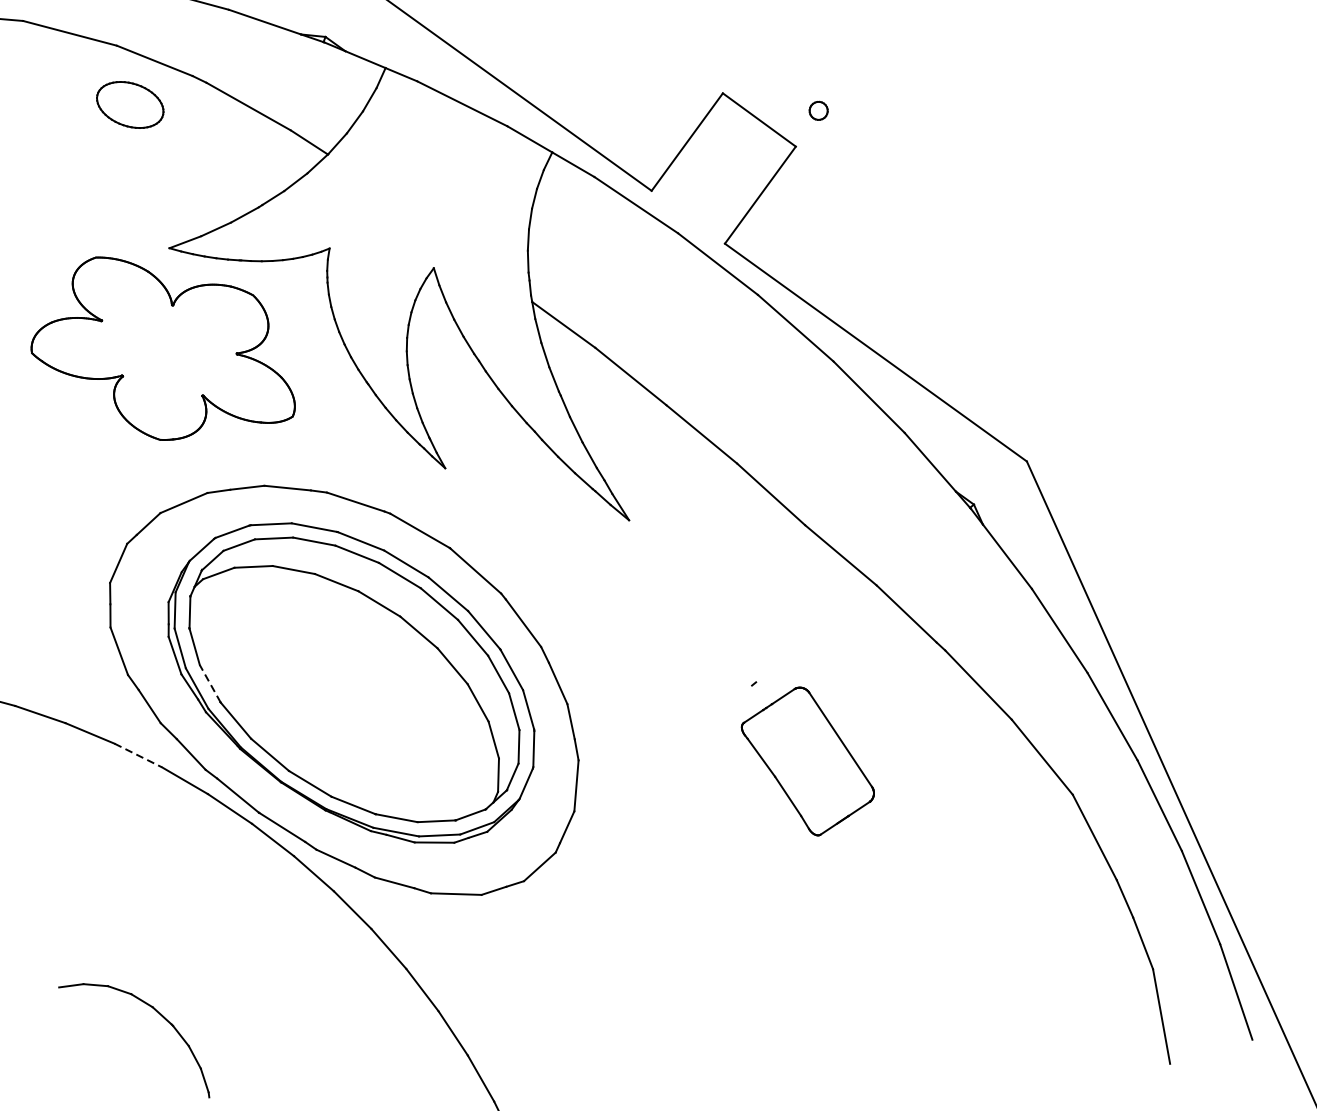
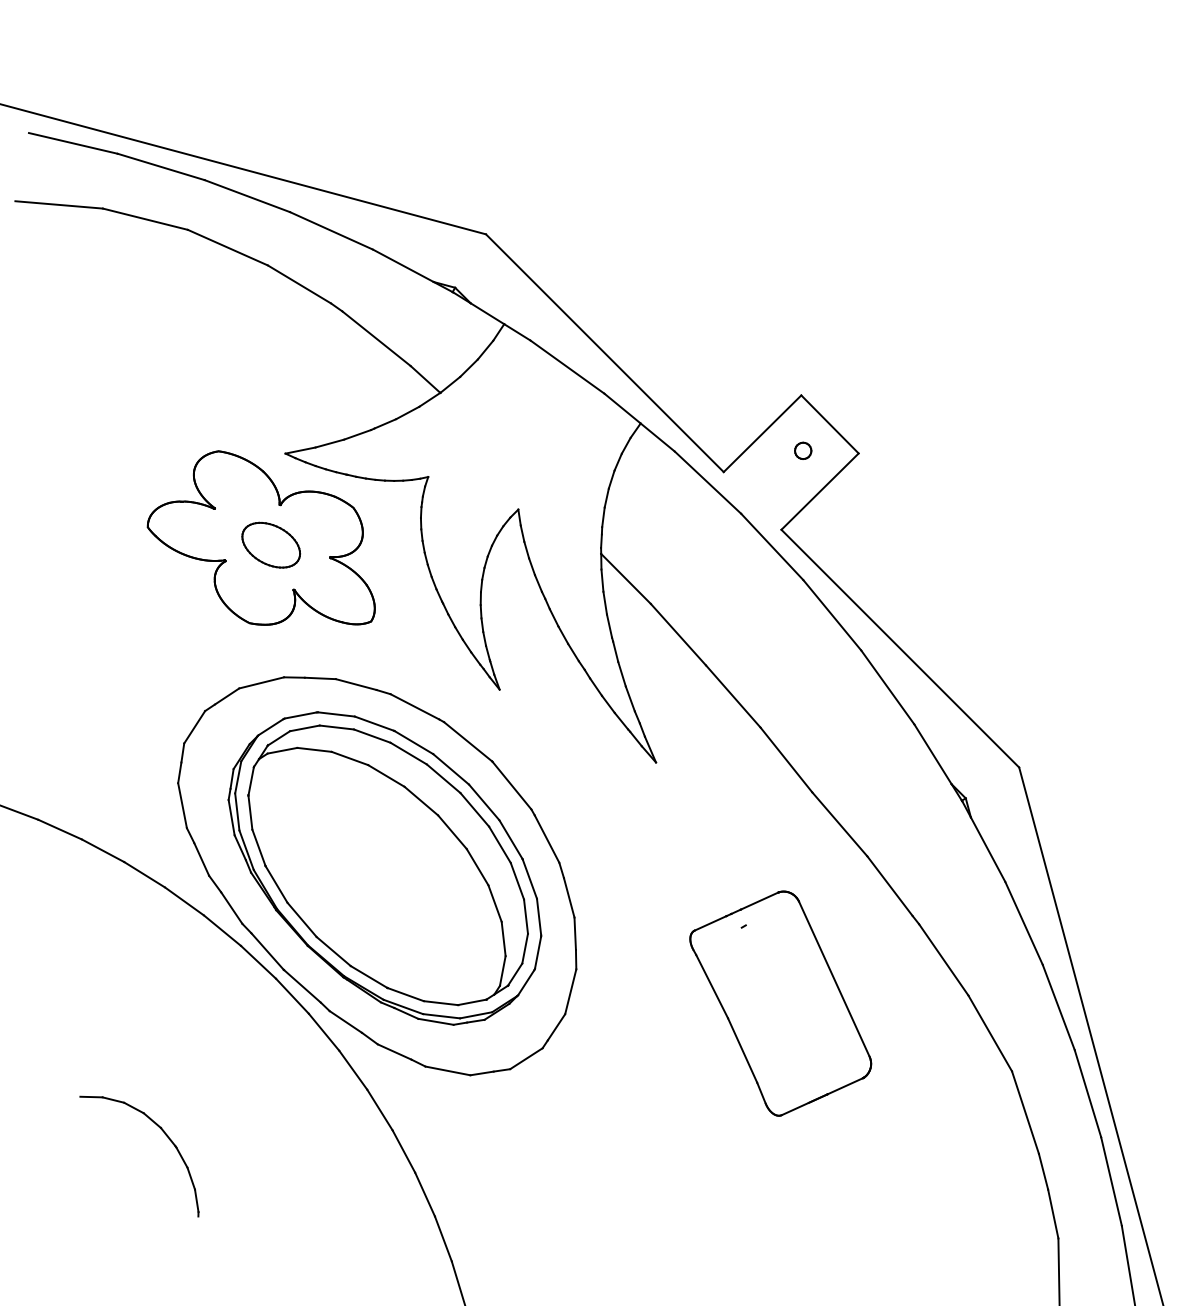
part: (130, 104) -> (271, 544), moved
part: (818, 110) -> (803, 450), moved
line: (209, 683) -> (258, 847), dashed -> solid
line: (138, 755) -> (184, 901), dashed -> solid
part: (807, 761) -> (780, 1003), size x1.67

